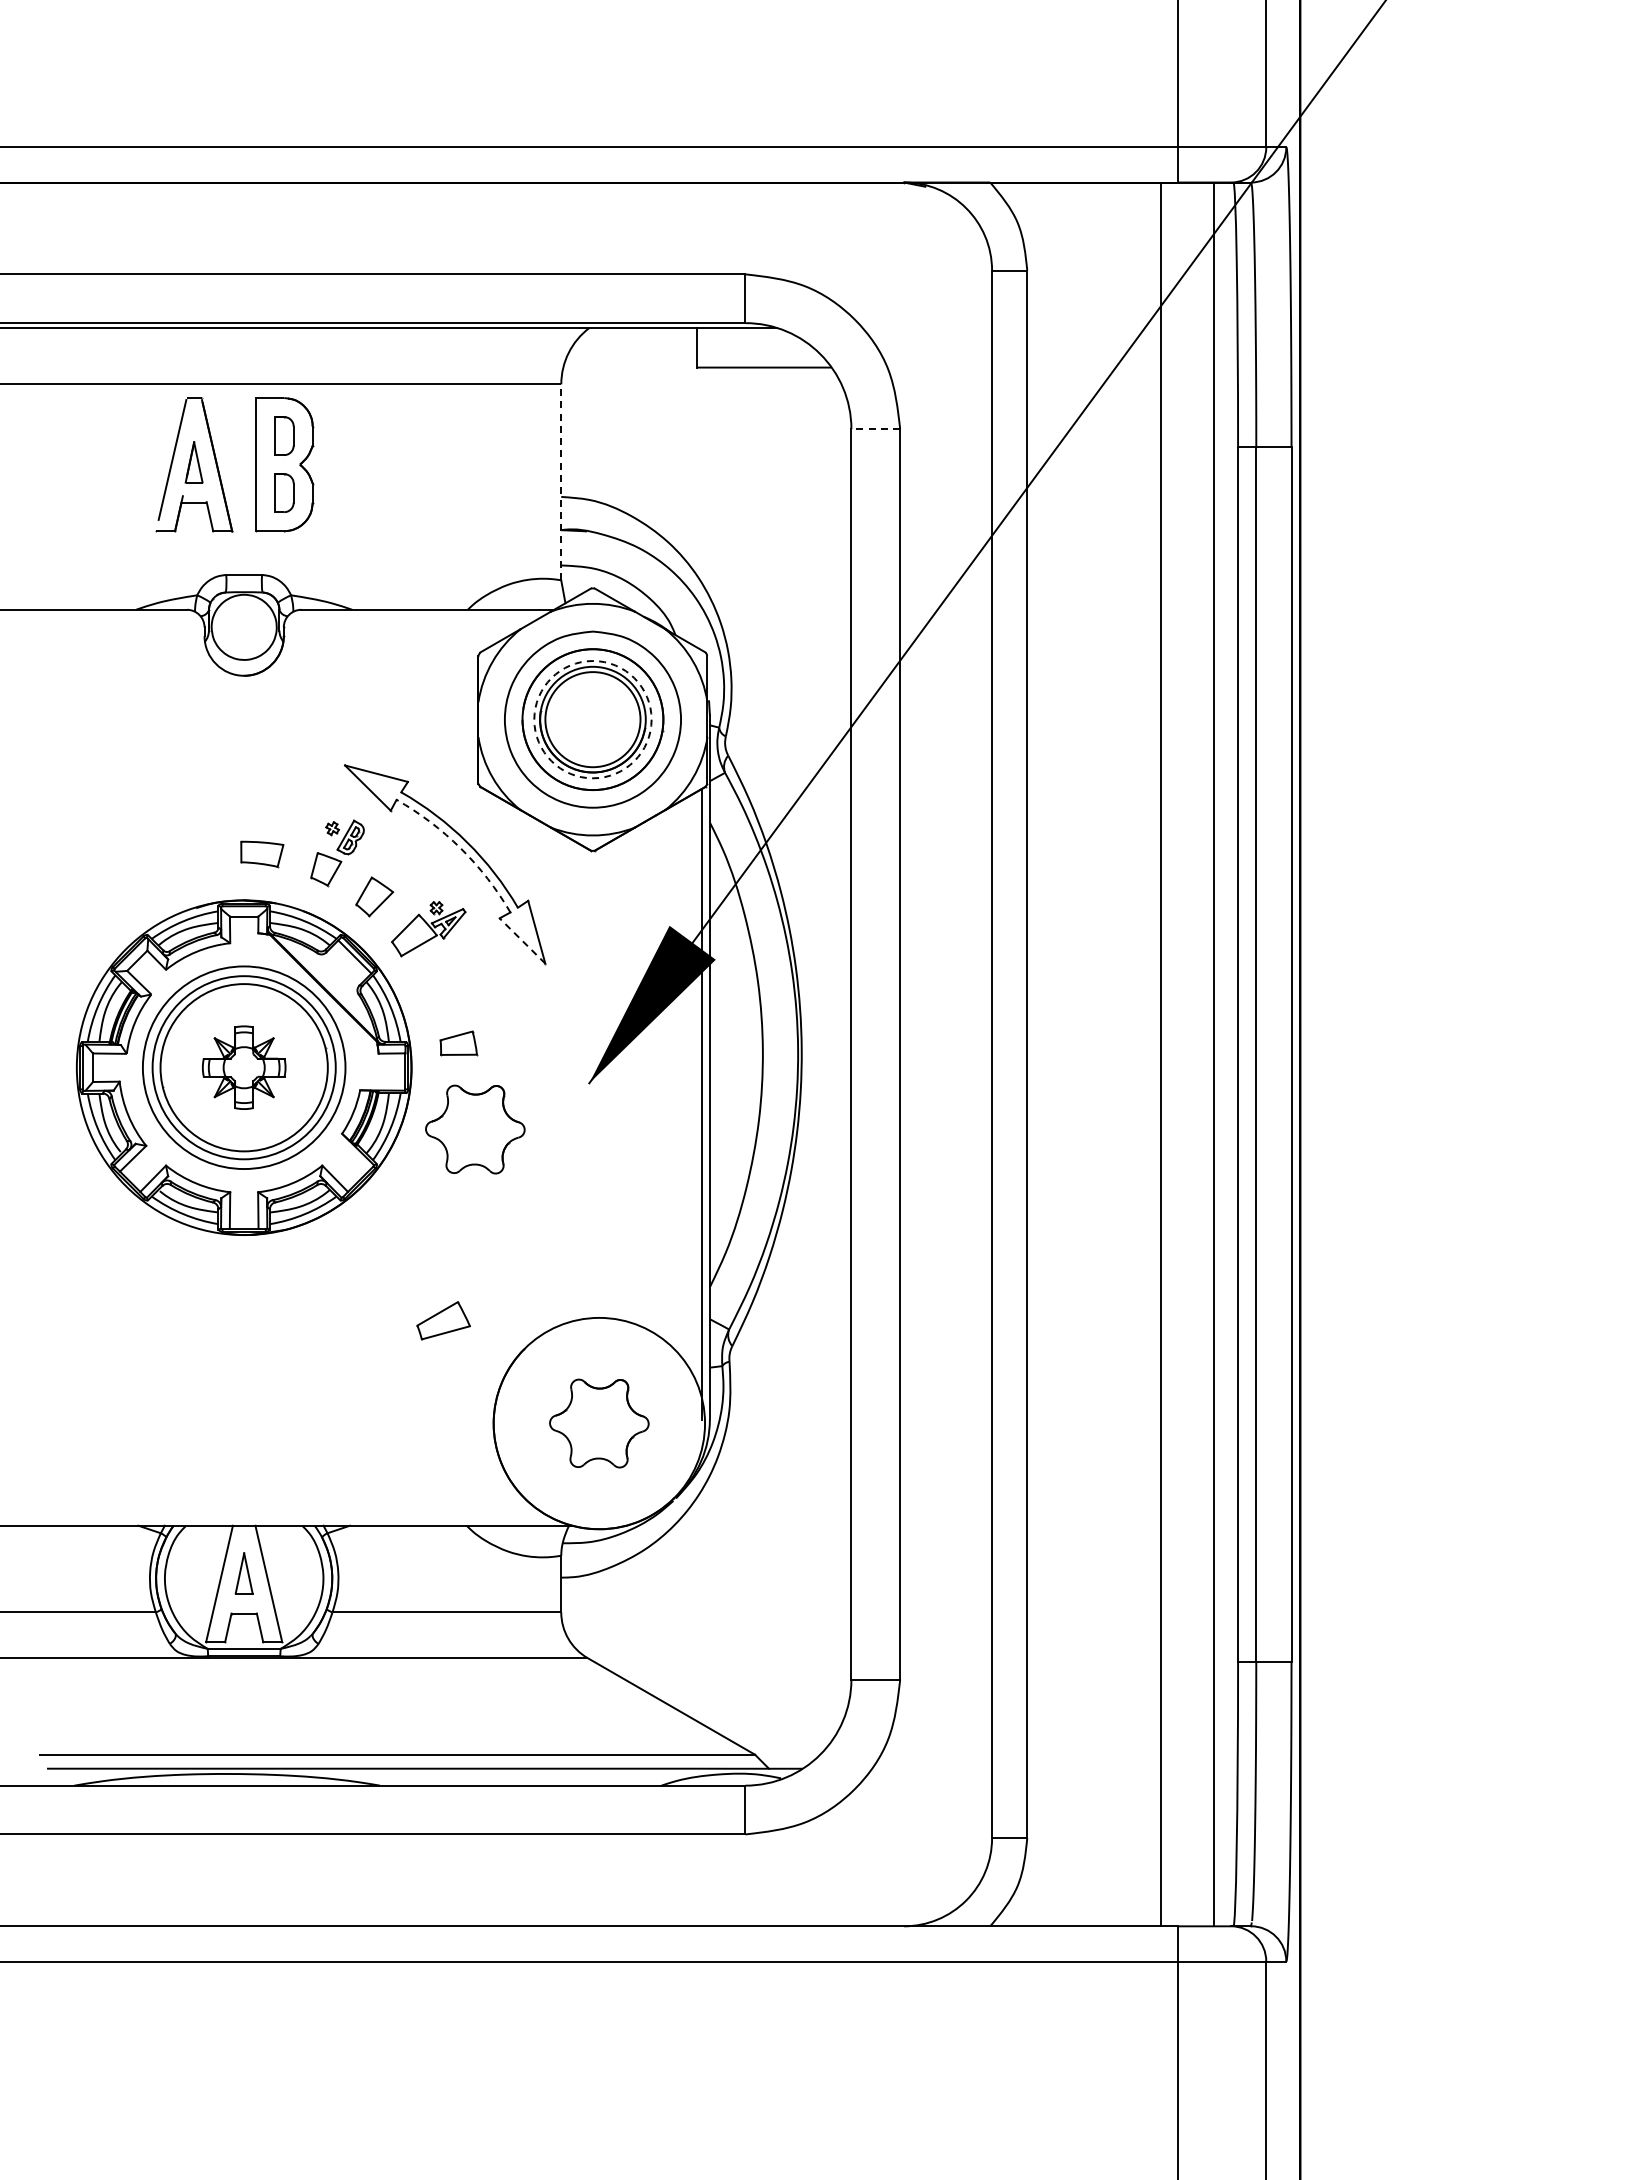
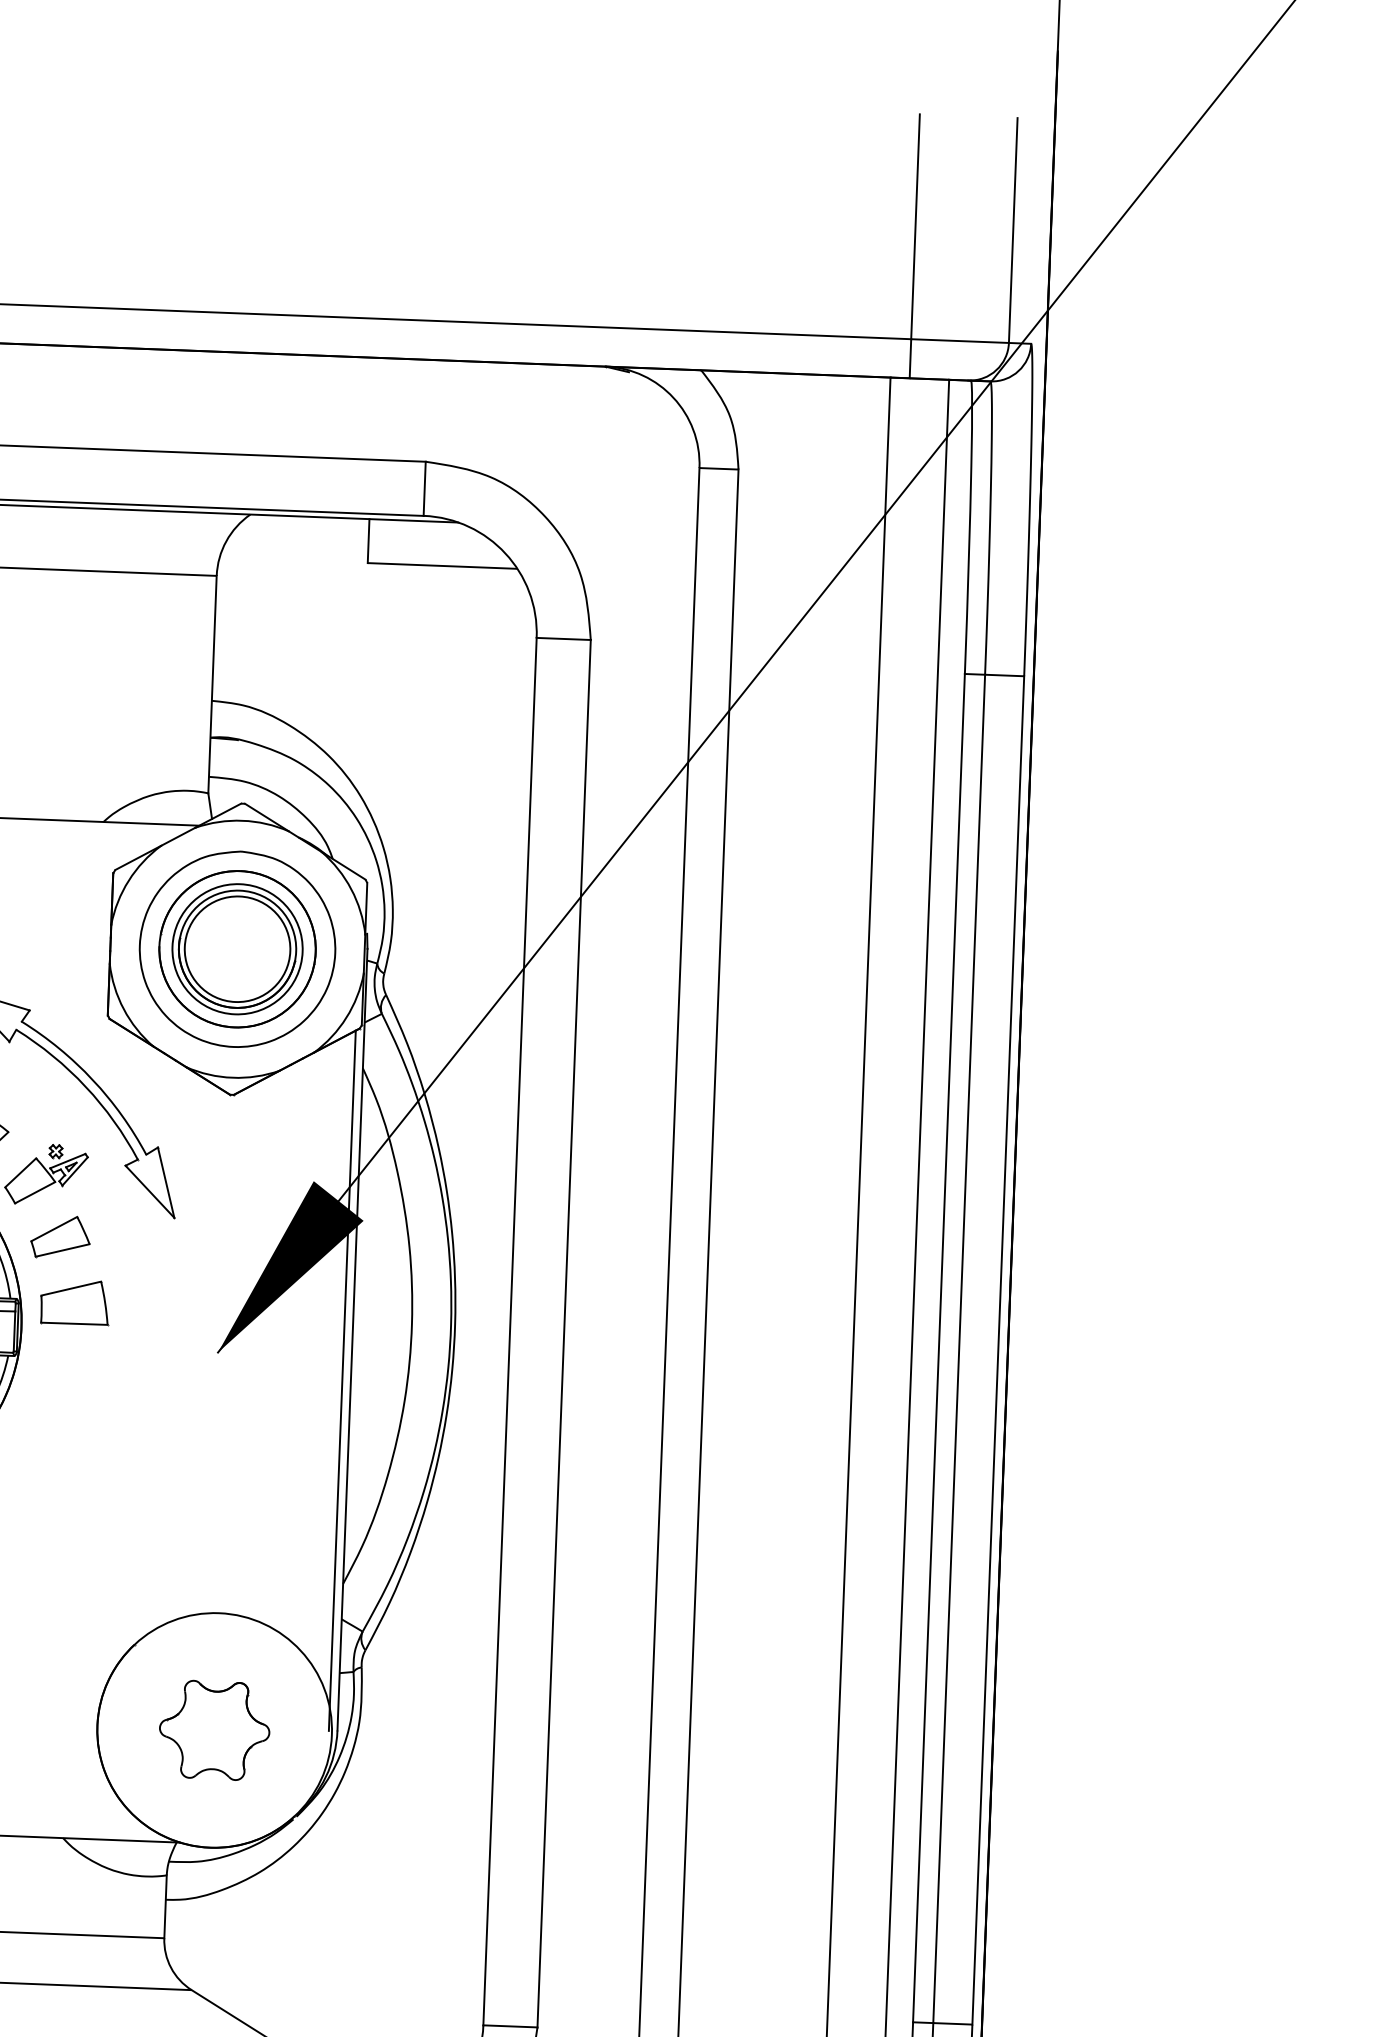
line: (875, 429) -> (563, 639), dashed -> solid
line: (561, 482) -> (212, 684), dashed -> solid
circle: (592, 719) -> (237, 949), dashed -> solid
arc: (460, 848) -> (85, 1086), dashed -> solid
line: (522, 940) -> (149, 1191), dashed -> solid
part: (458, 1043) -> (74, 1302), size x1.67
part: (475, 1129) -> (89, 1398), removed
part: (443, 1320) -> (60, 1236), moved

